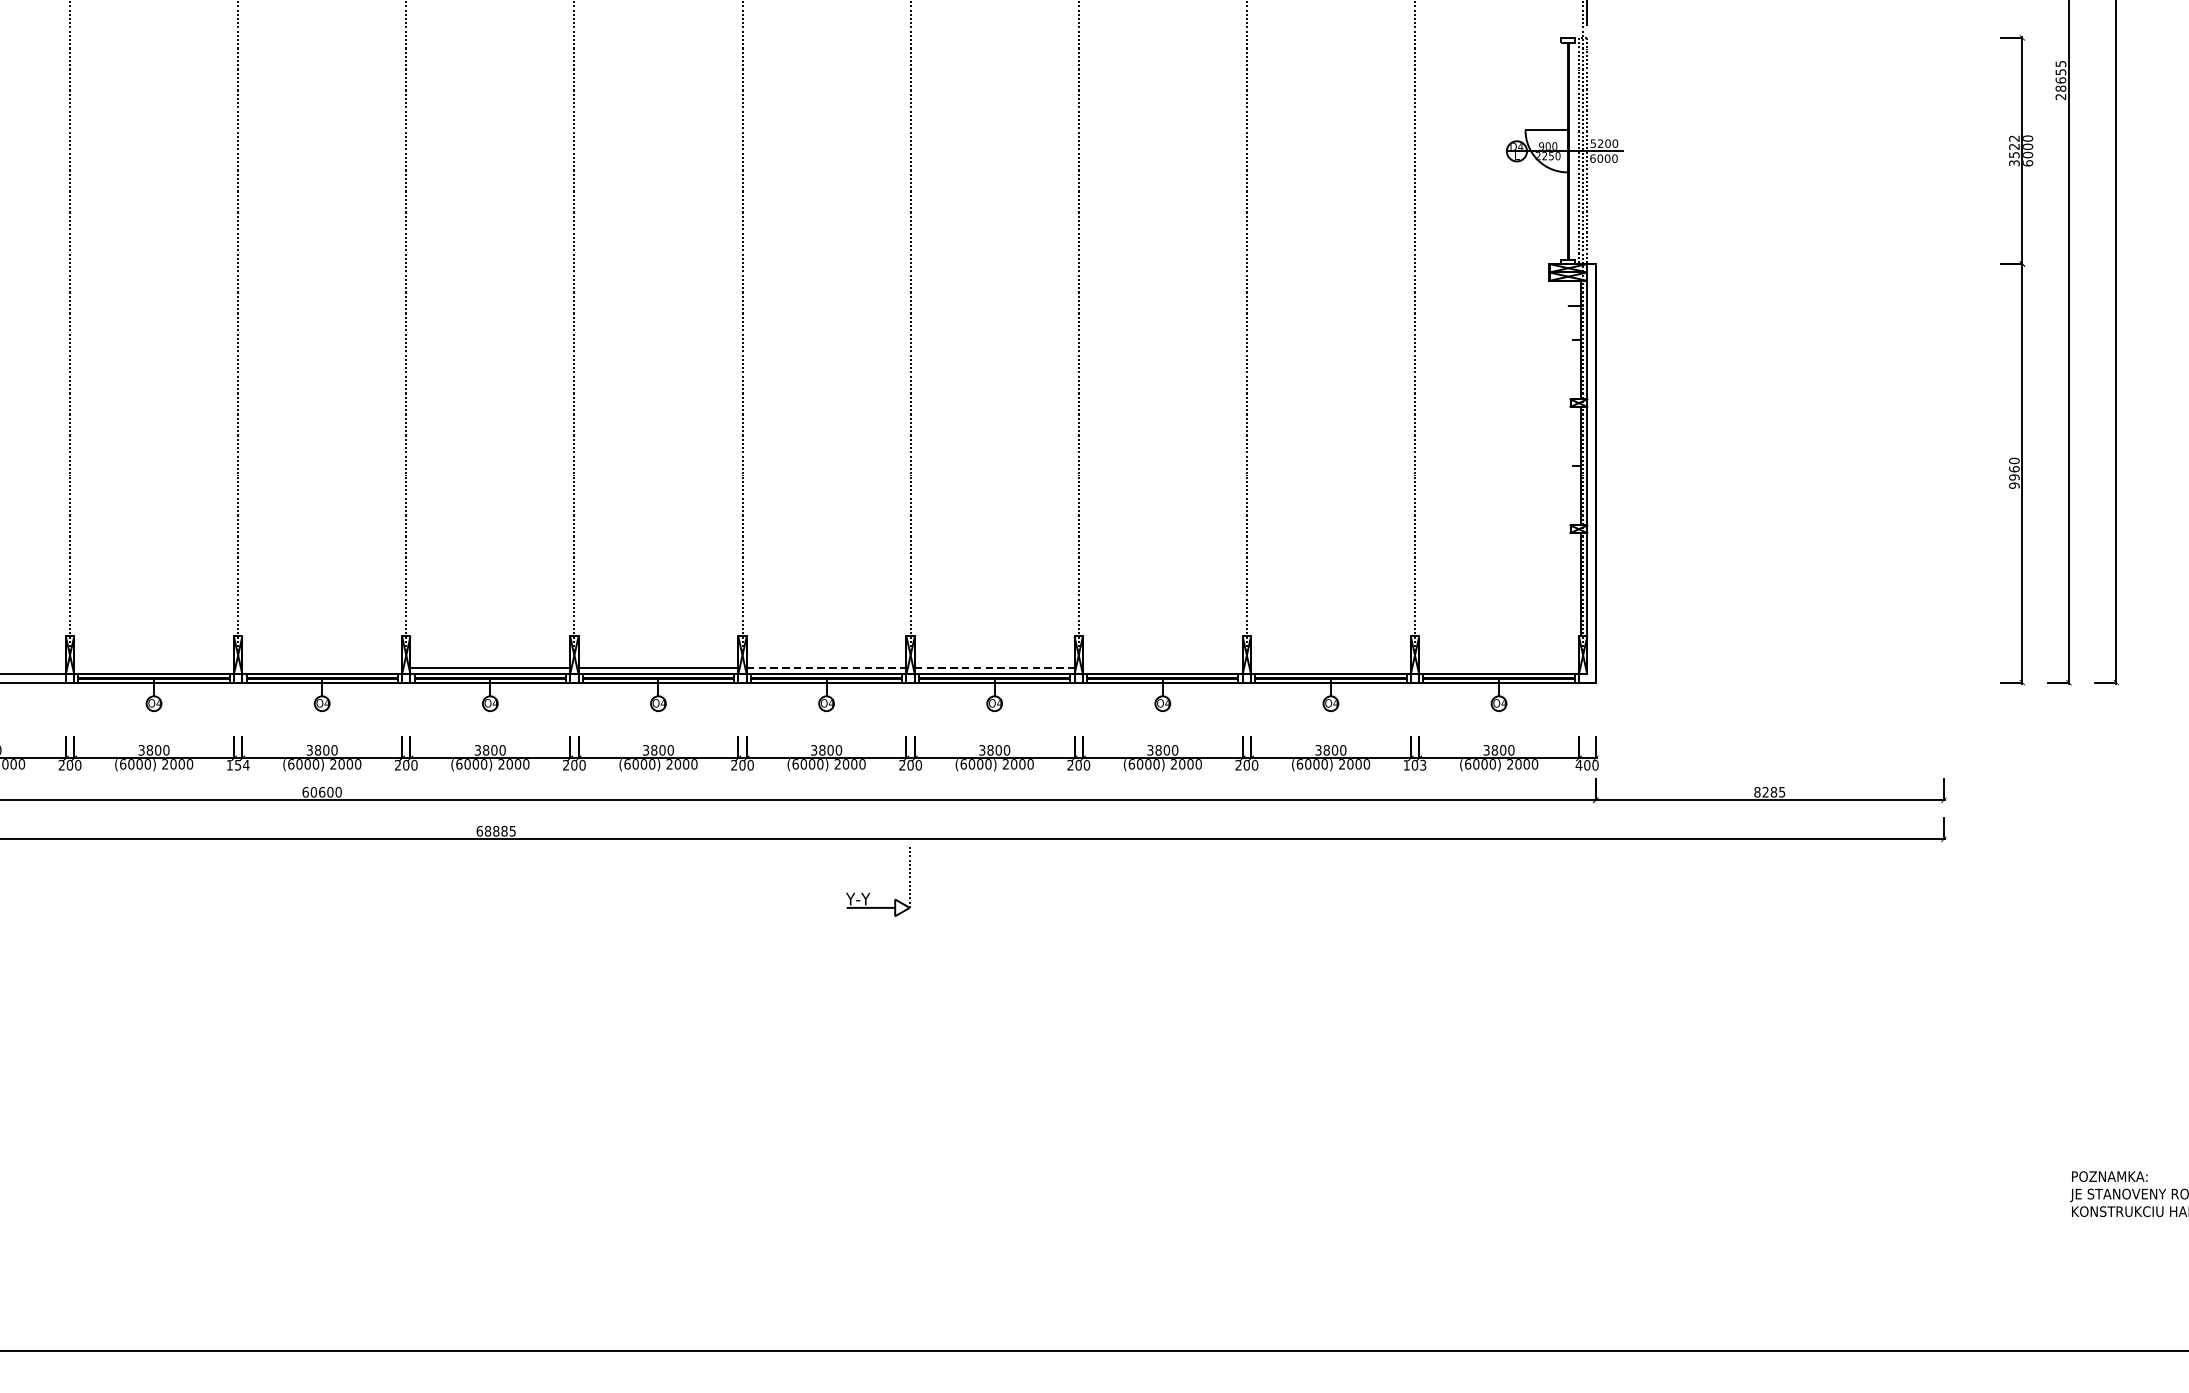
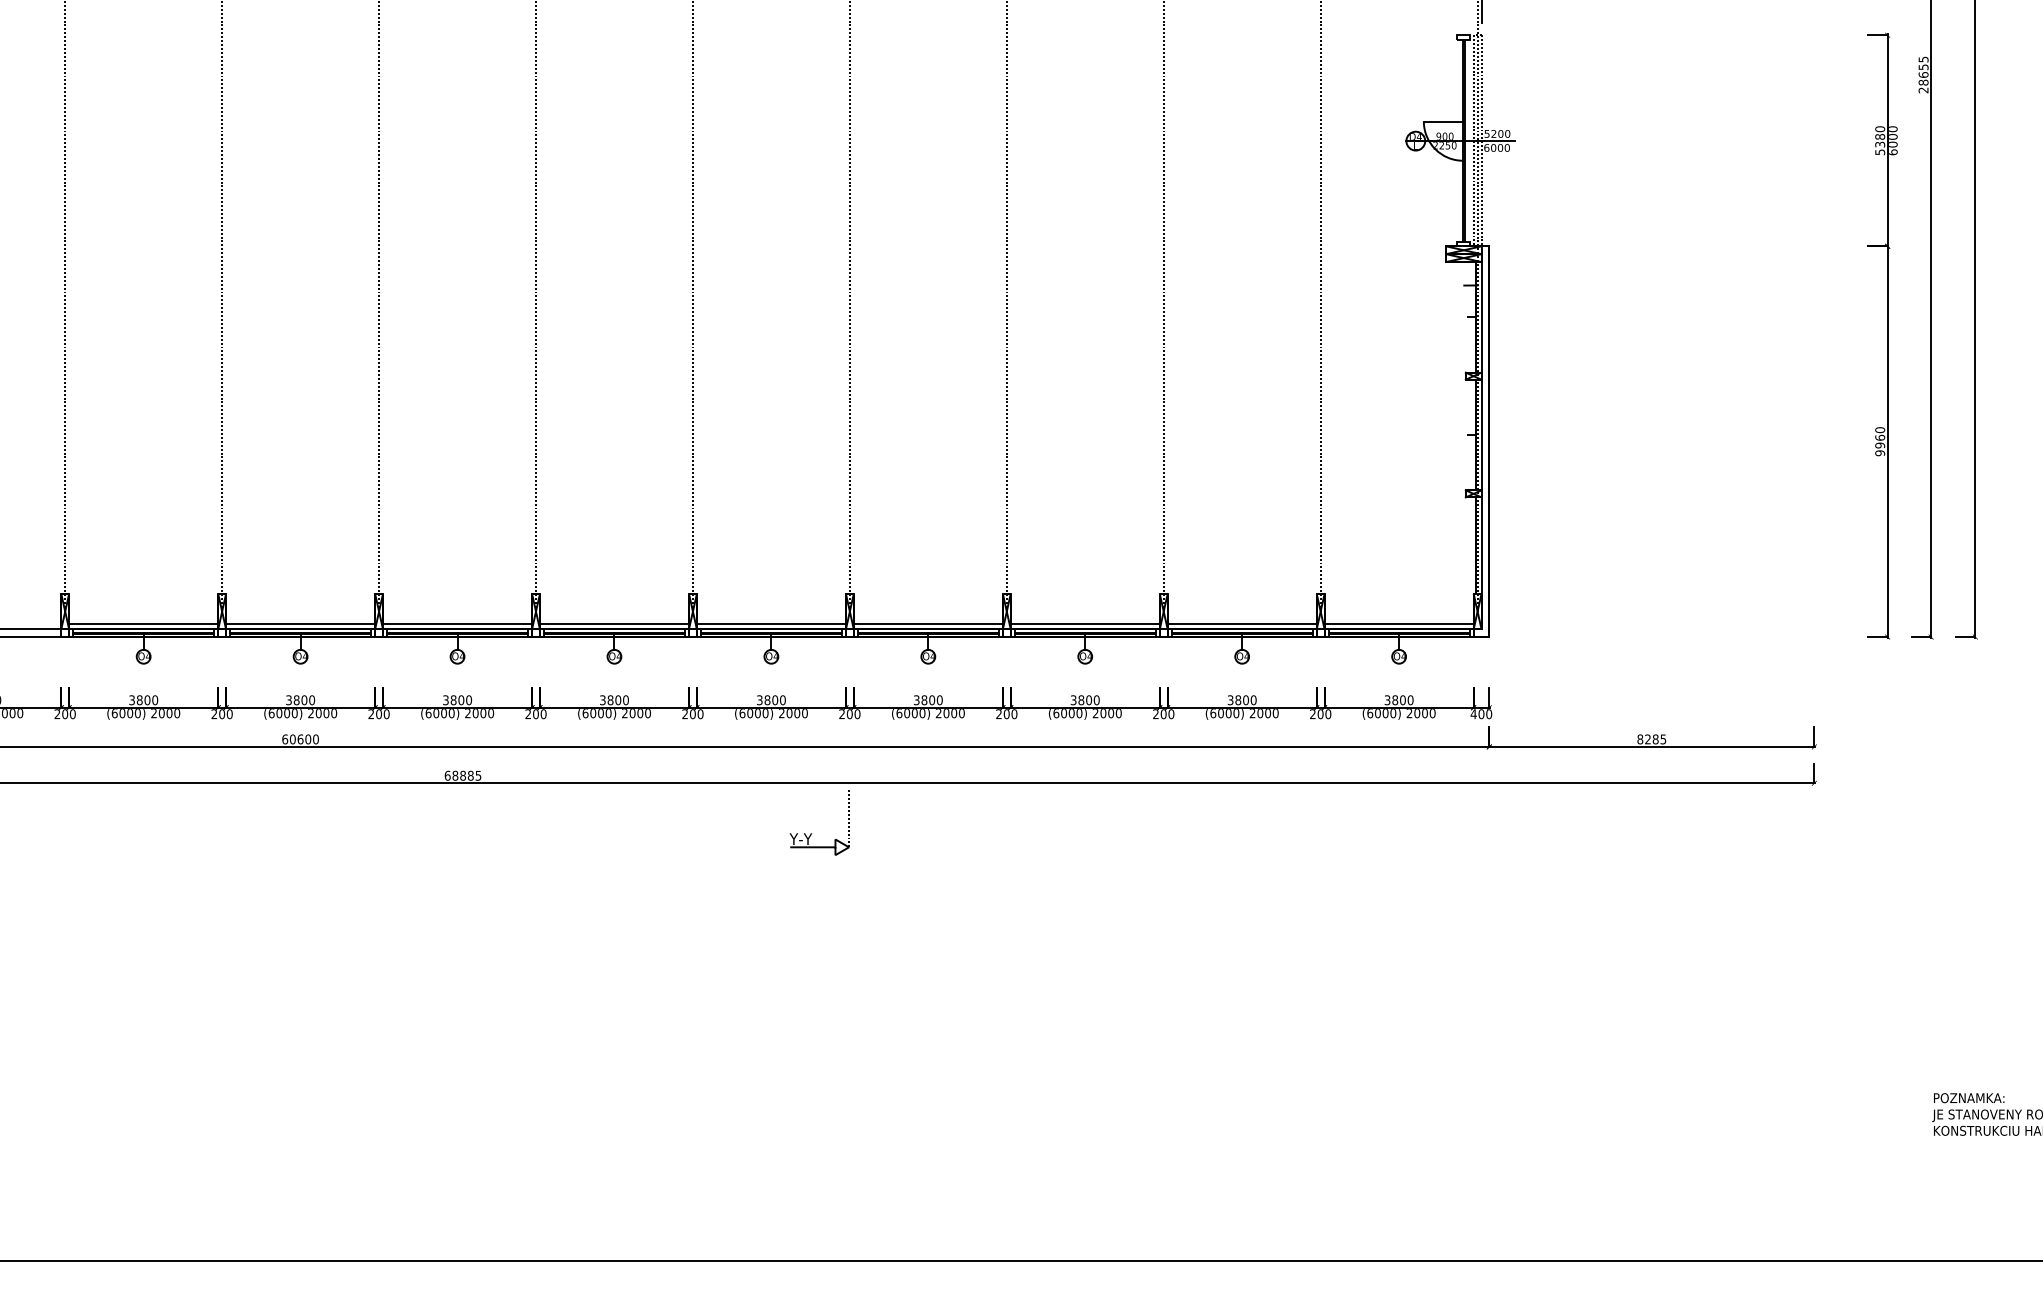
text: (2014, 150) -> (1880, 140), 3522 -> 5380
line: (153, 668) -> (143, 623), added
line: (322, 668) -> (300, 623), added
line: (826, 668) -> (771, 623), dashed -> solid
line: (994, 668) -> (928, 623), dashed -> solid
line: (1161, 668) -> (1084, 623), added
line: (1330, 668) -> (1241, 623), added
line: (1498, 668) -> (1398, 623), added
text: (237, 765) -> (221, 714), 154 -> 200
text: (1414, 765) -> (1320, 714), 103 -> 200

